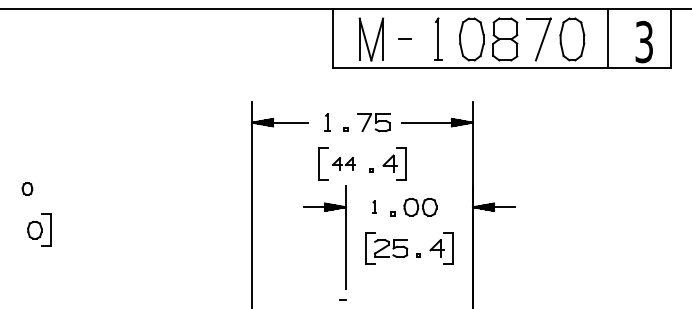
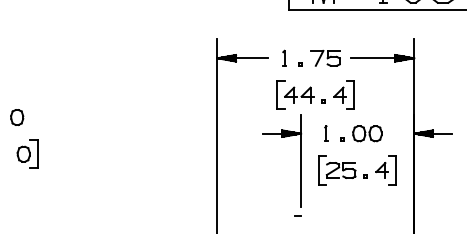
part: (343, 163) -> (298, 94), size x1.43
part: (27, 188) -> (17, 116), size x1.43
part: (374, 206) -> (326, 133), size x1.43

